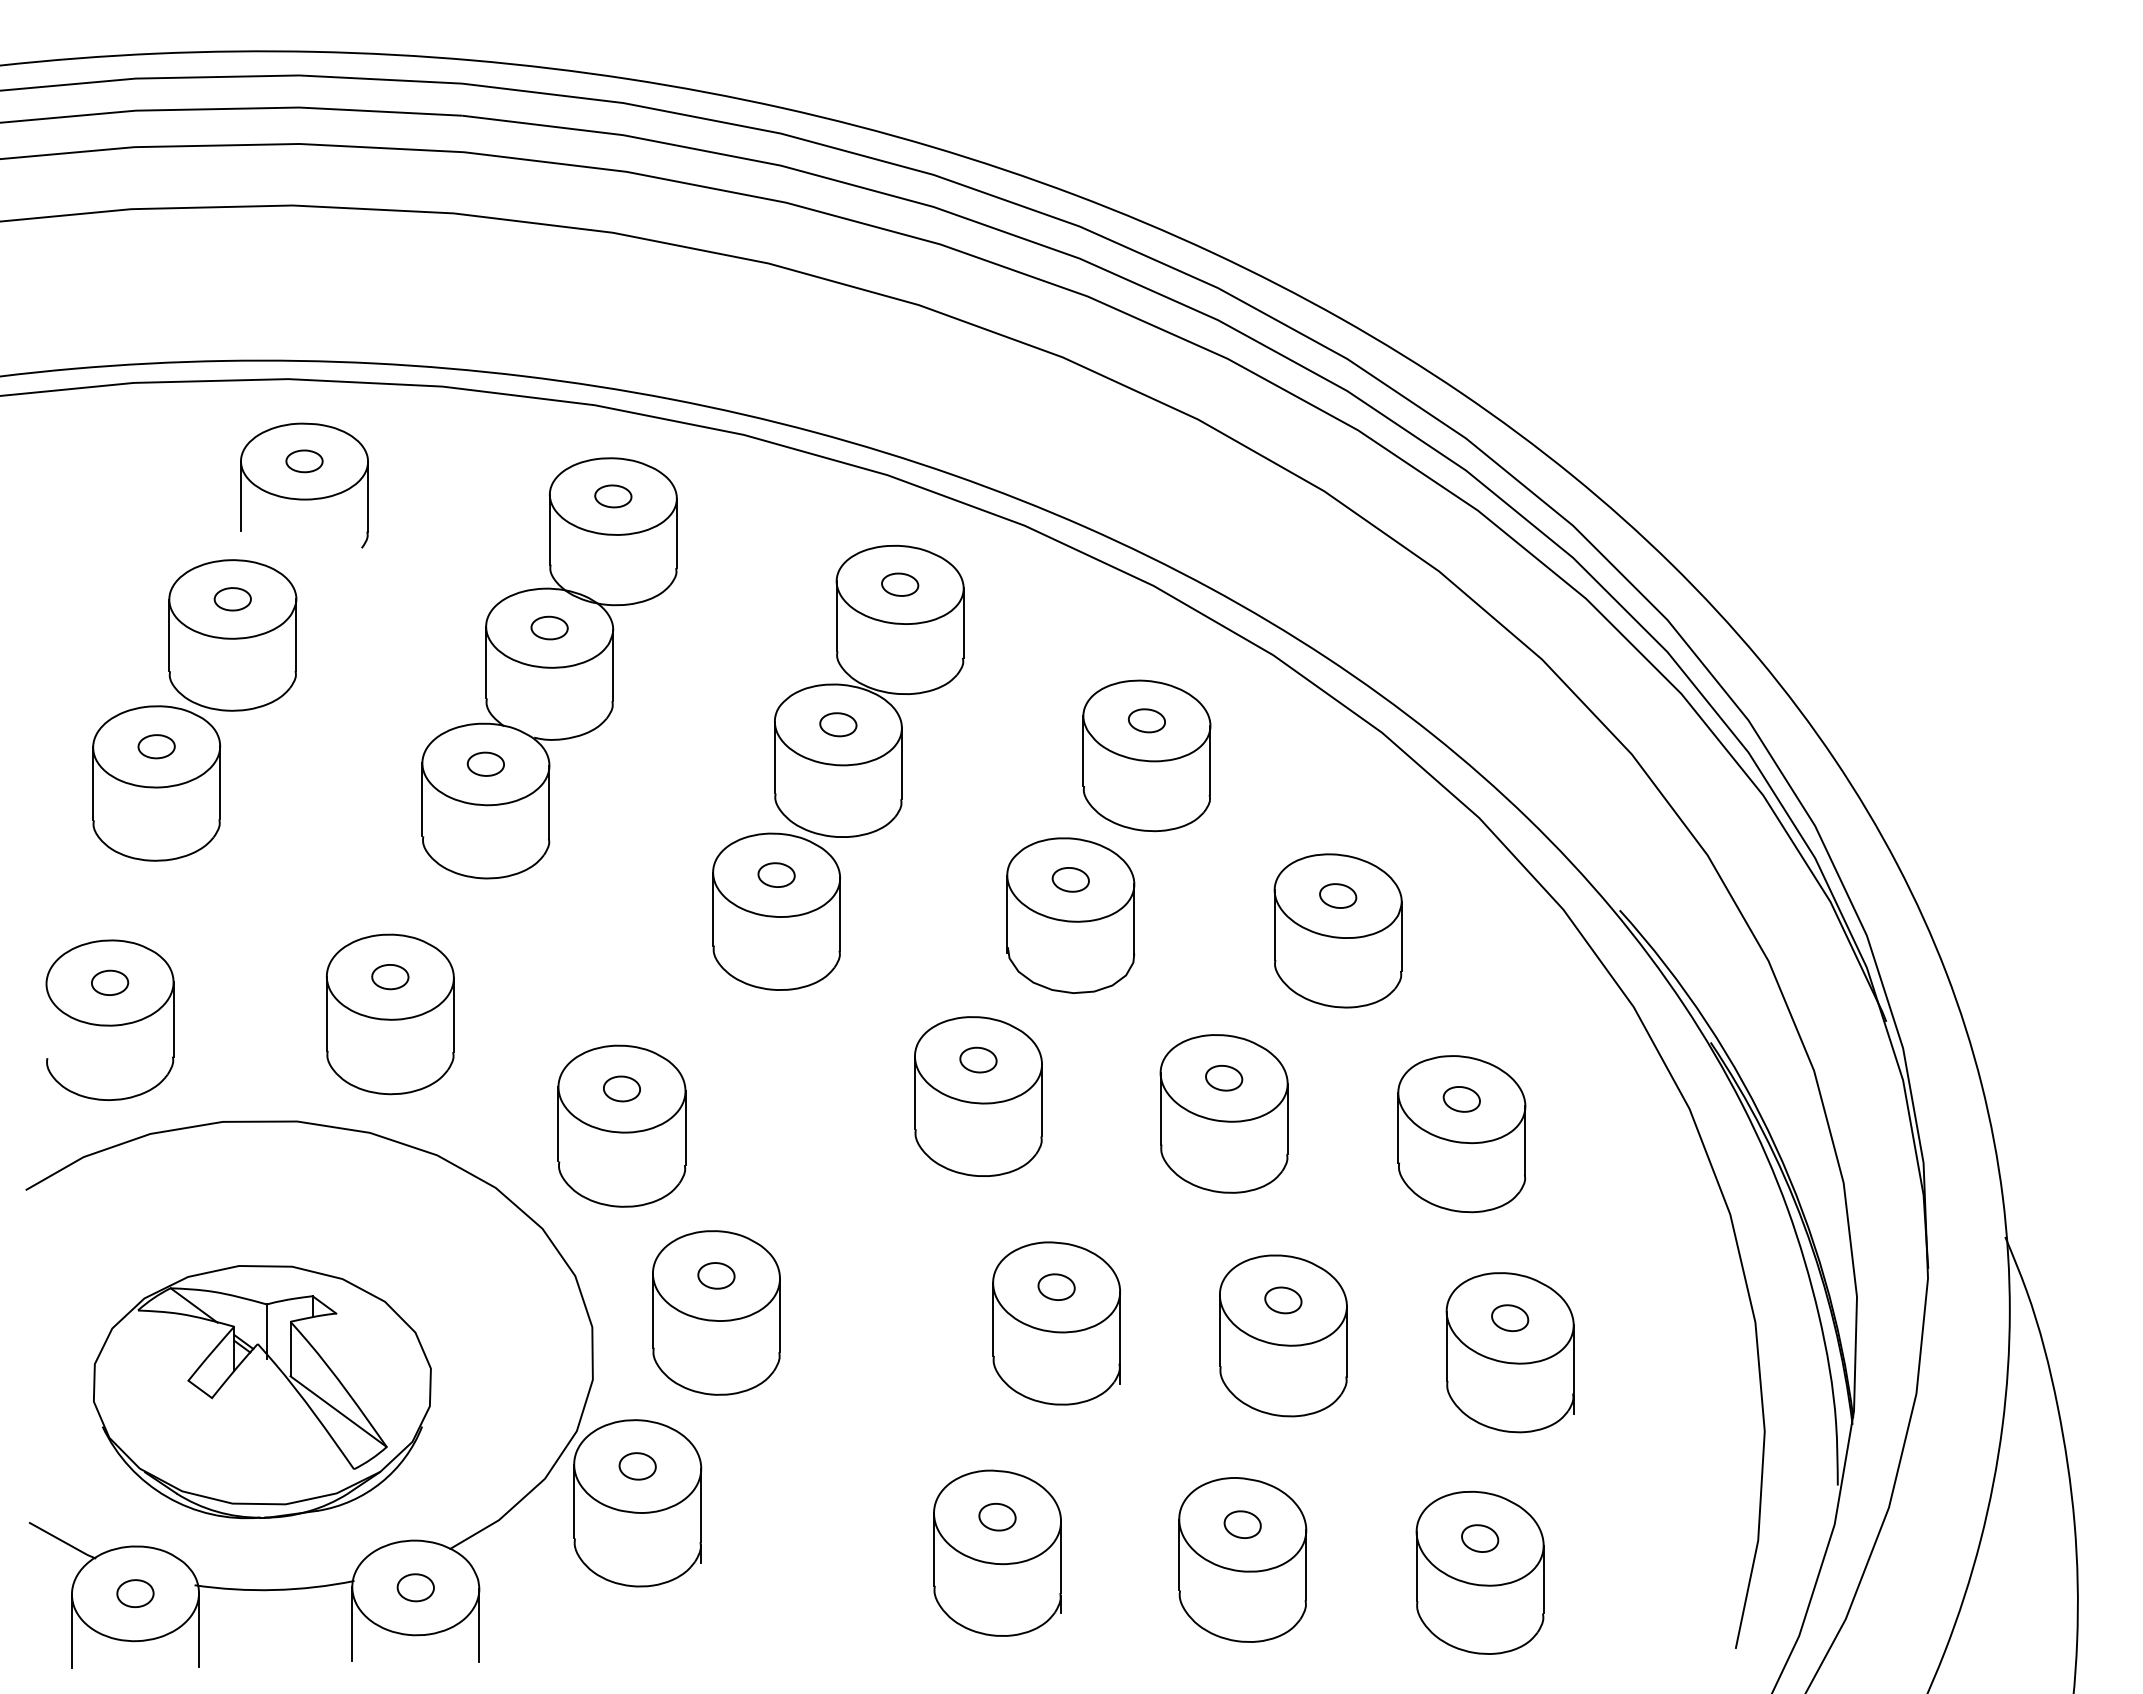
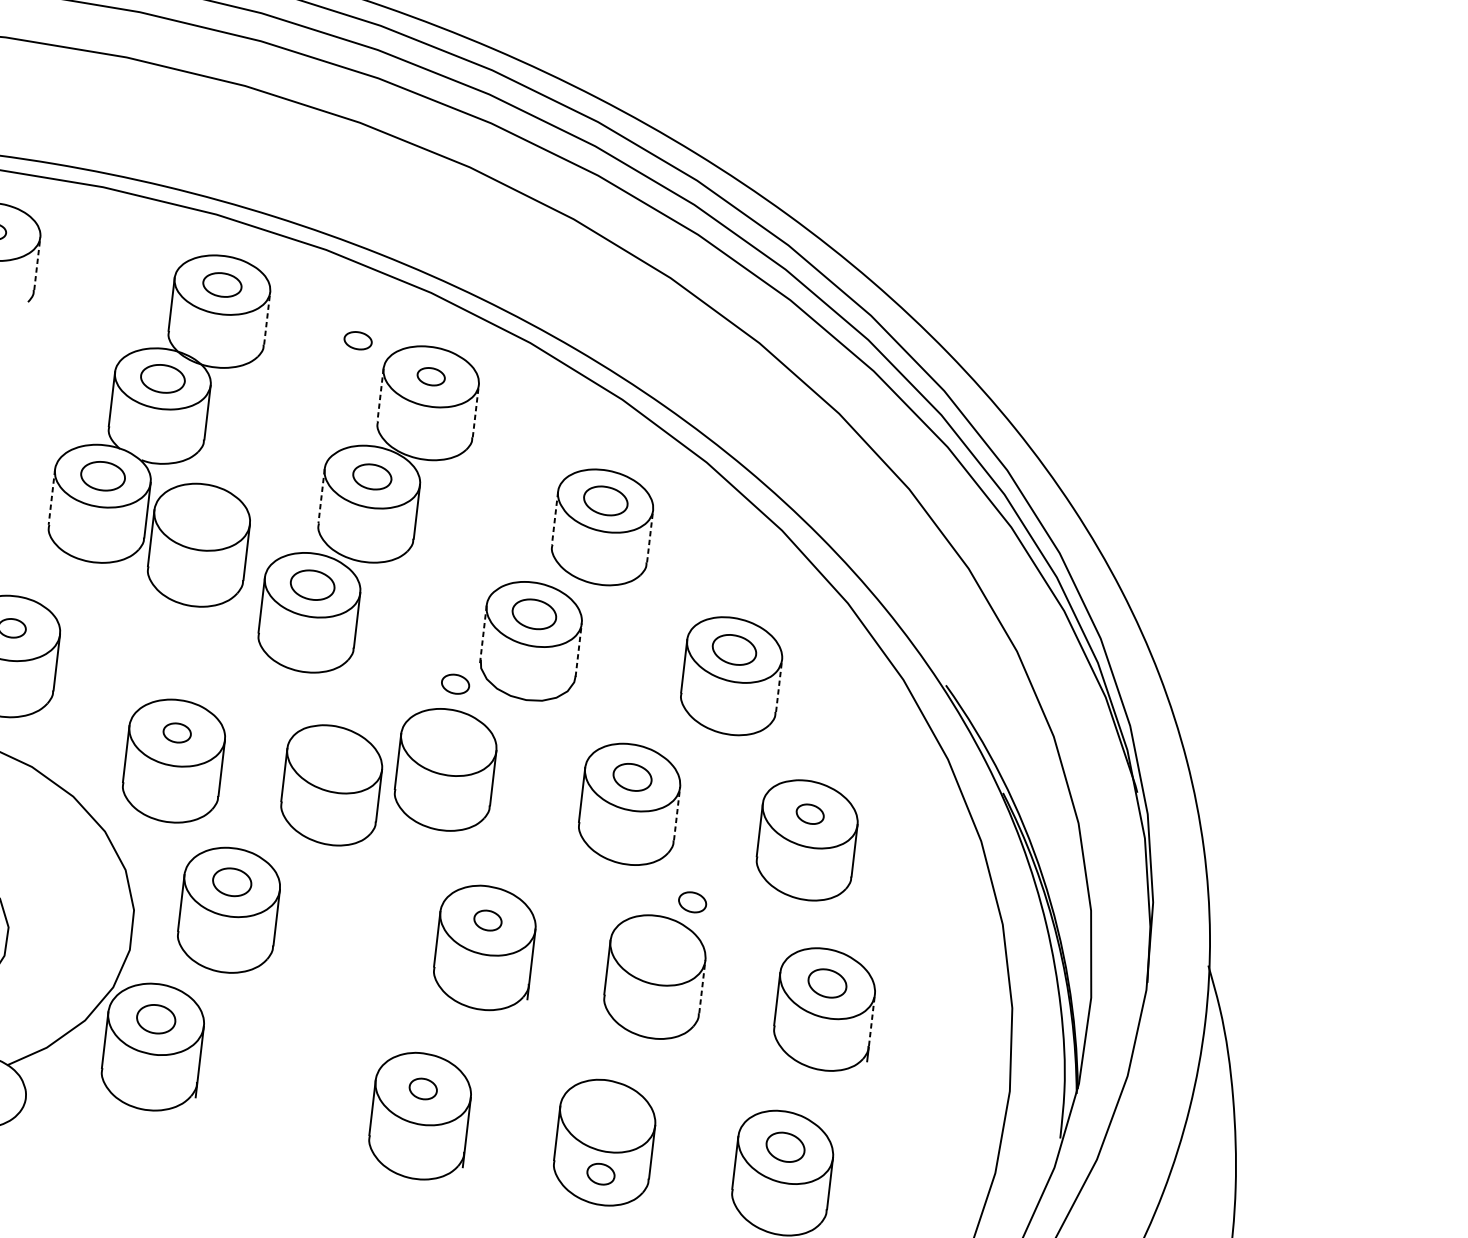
line: (368, 496) -> (37, 263), solid -> dashed
part: (613, 496) -> (222, 285), size x1.4
line: (676, 533) -> (266, 318), solid -> dashed
part: (799, 548) -> (358, 340), added
line: (836, 616) -> (380, 395), solid -> dashed
line: (963, 623) -> (475, 411), solid -> dashed
part: (549, 627) -> (162, 378), size x1.6
part: (1146, 720) -> (605, 500), size x1.6
part: (838, 724) -> (372, 476), size x1.4
line: (1083, 751) -> (555, 518), solid -> dashed
line: (774, 757) -> (321, 496), solid -> dashed
line: (1210, 760) -> (650, 536), solid -> dashed
part: (485, 763) -> (102, 475), size x1.6
line: (422, 799) -> (51, 497), solid -> dashed
part: (621, 839) -> (198, 544), added
part: (776, 874) -> (312, 584), size x1.6
part: (1070, 879) -> (534, 614), size x1.6
part: (1338, 895) -> (734, 649), size x1.6
line: (1007, 914) -> (483, 634), solid -> dashed
line: (1134, 919) -> (578, 649), solid -> dashed
line: (1401, 936) -> (778, 686), solid -> dashed
part: (978, 1059) -> (455, 683), moved
part: (1224, 1078) -> (632, 777), size x1.4
line: (1287, 1118) -> (676, 813), solid -> dashed
part: (831, 1134) -> (331, 785), added
part: (716, 1275) -> (232, 882), size x1.4
part: (1283, 1300) -> (692, 902), moved
part: (1510, 1318) -> (827, 983), size x1.4
line: (1346, 1340) -> (702, 986), solid -> dashed
line: (1573, 1358) -> (871, 1019), solid -> dashed
part: (637, 1466) -> (155, 1019), size x1.4
part: (1242, 1524) -> (600, 1174), moved
part: (1480, 1538) -> (785, 1147), size x1.4
line: (479, 1625) -> (22, 1125), removed

